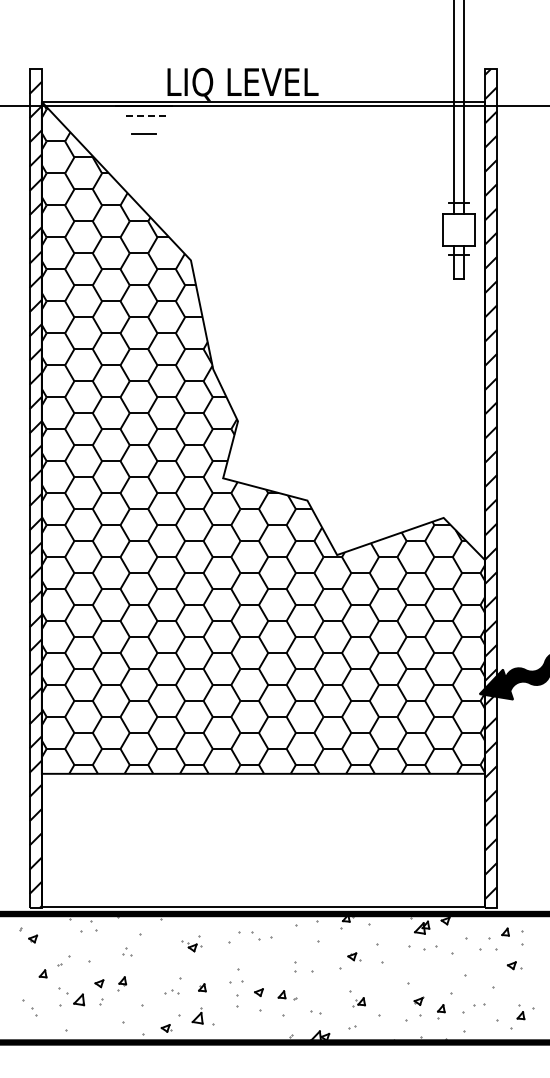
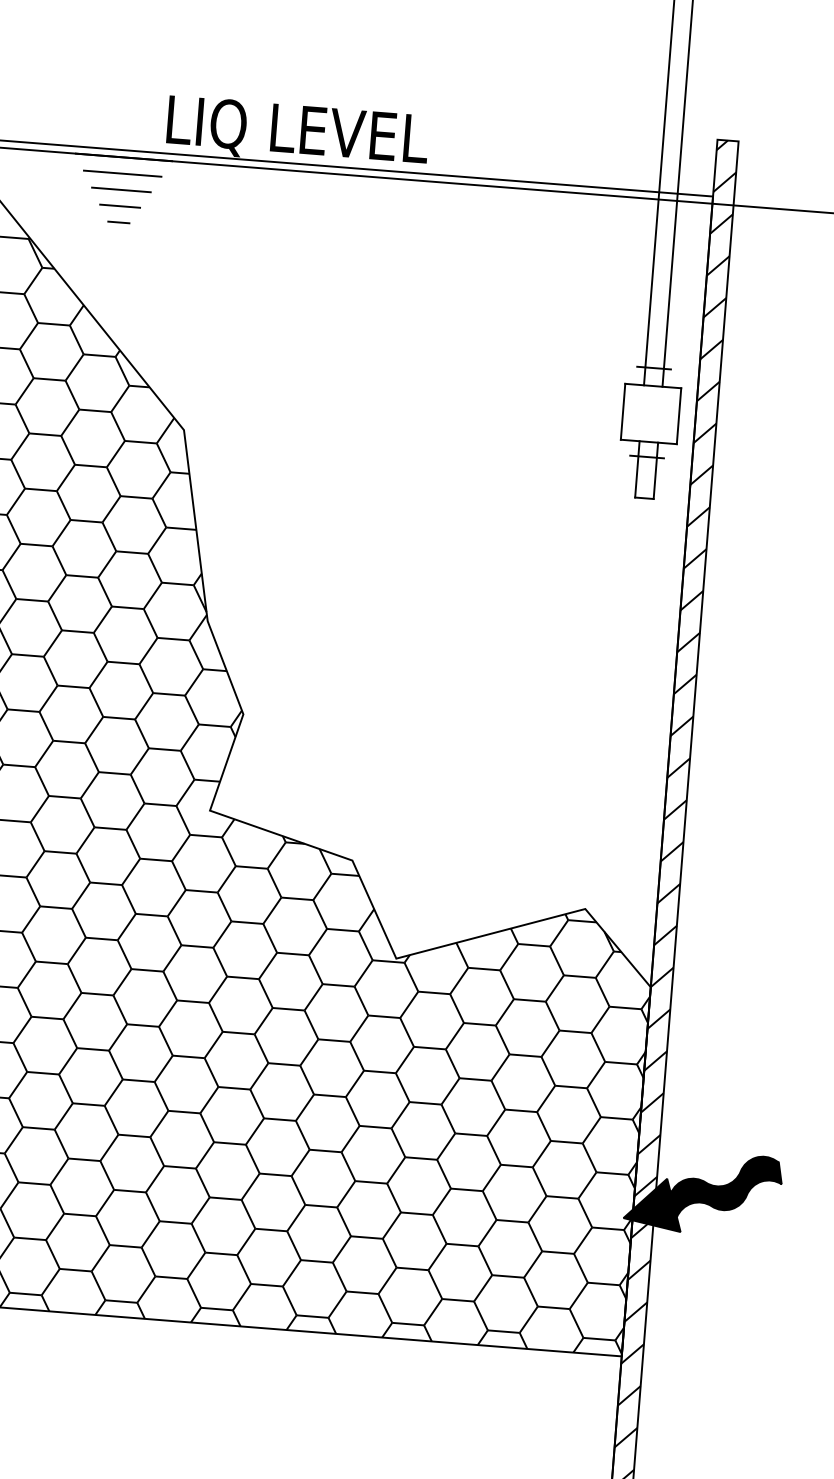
line: (143, 115) -> (121, 173), dashed -> solid
line: (144, 124) -> (122, 189), added
line: (143, 143) -> (117, 221), added

